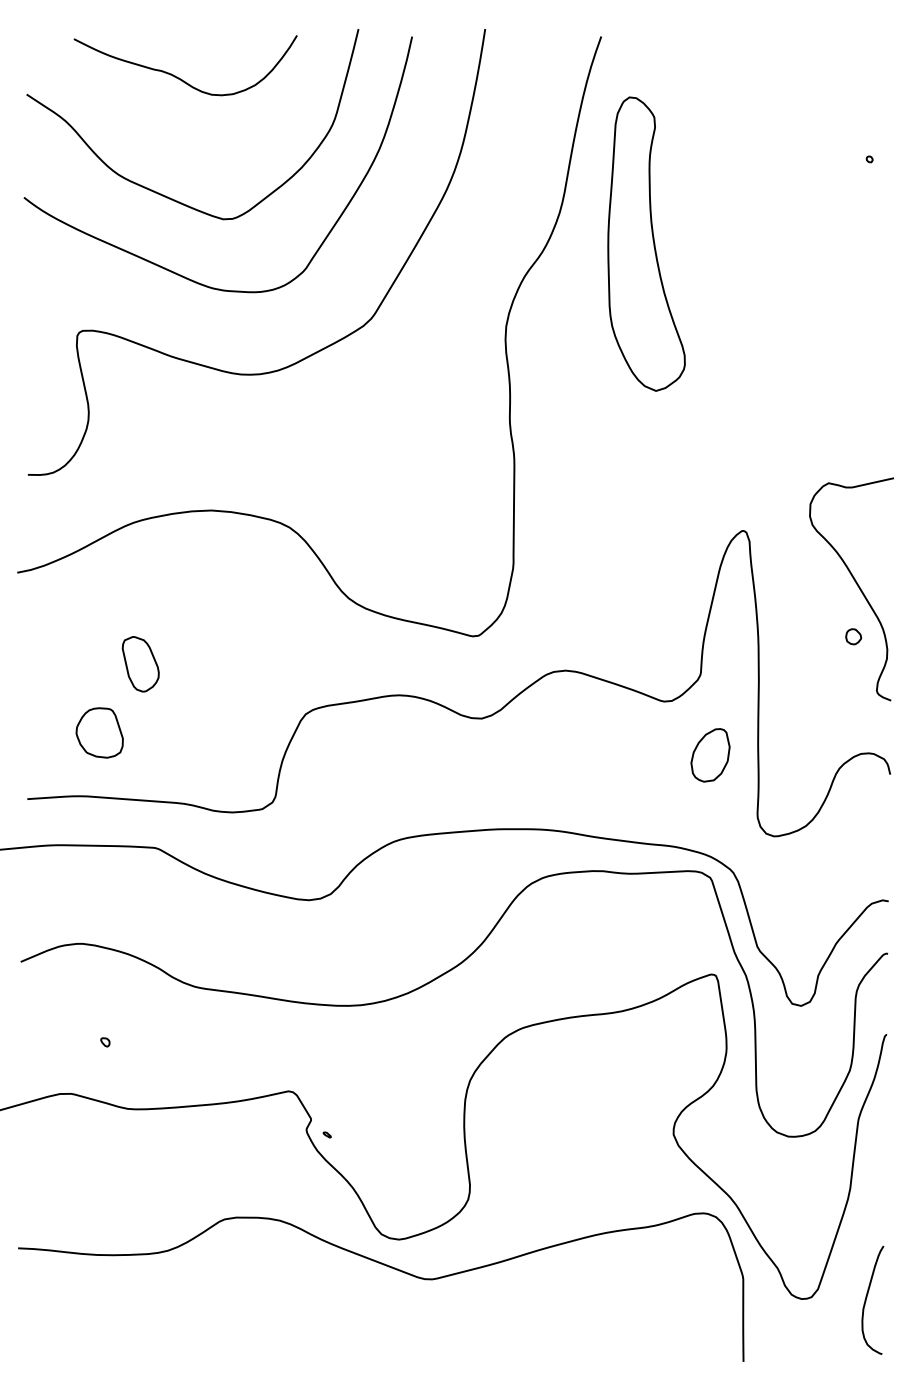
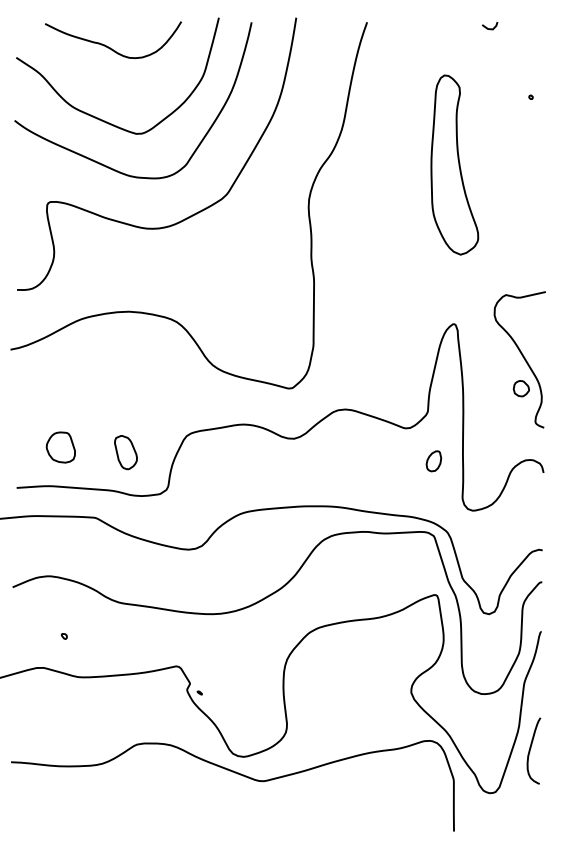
line: (803, 46) -> (490, 28), added
part: (646, 243) -> (454, 164), moved
part: (852, 636) -> (520, 388), size x1.67
part: (140, 664) -> (125, 452), moved
part: (709, 755) -> (433, 461), size x0.62
curve: (868, 1296) -> (531, 748), moved

